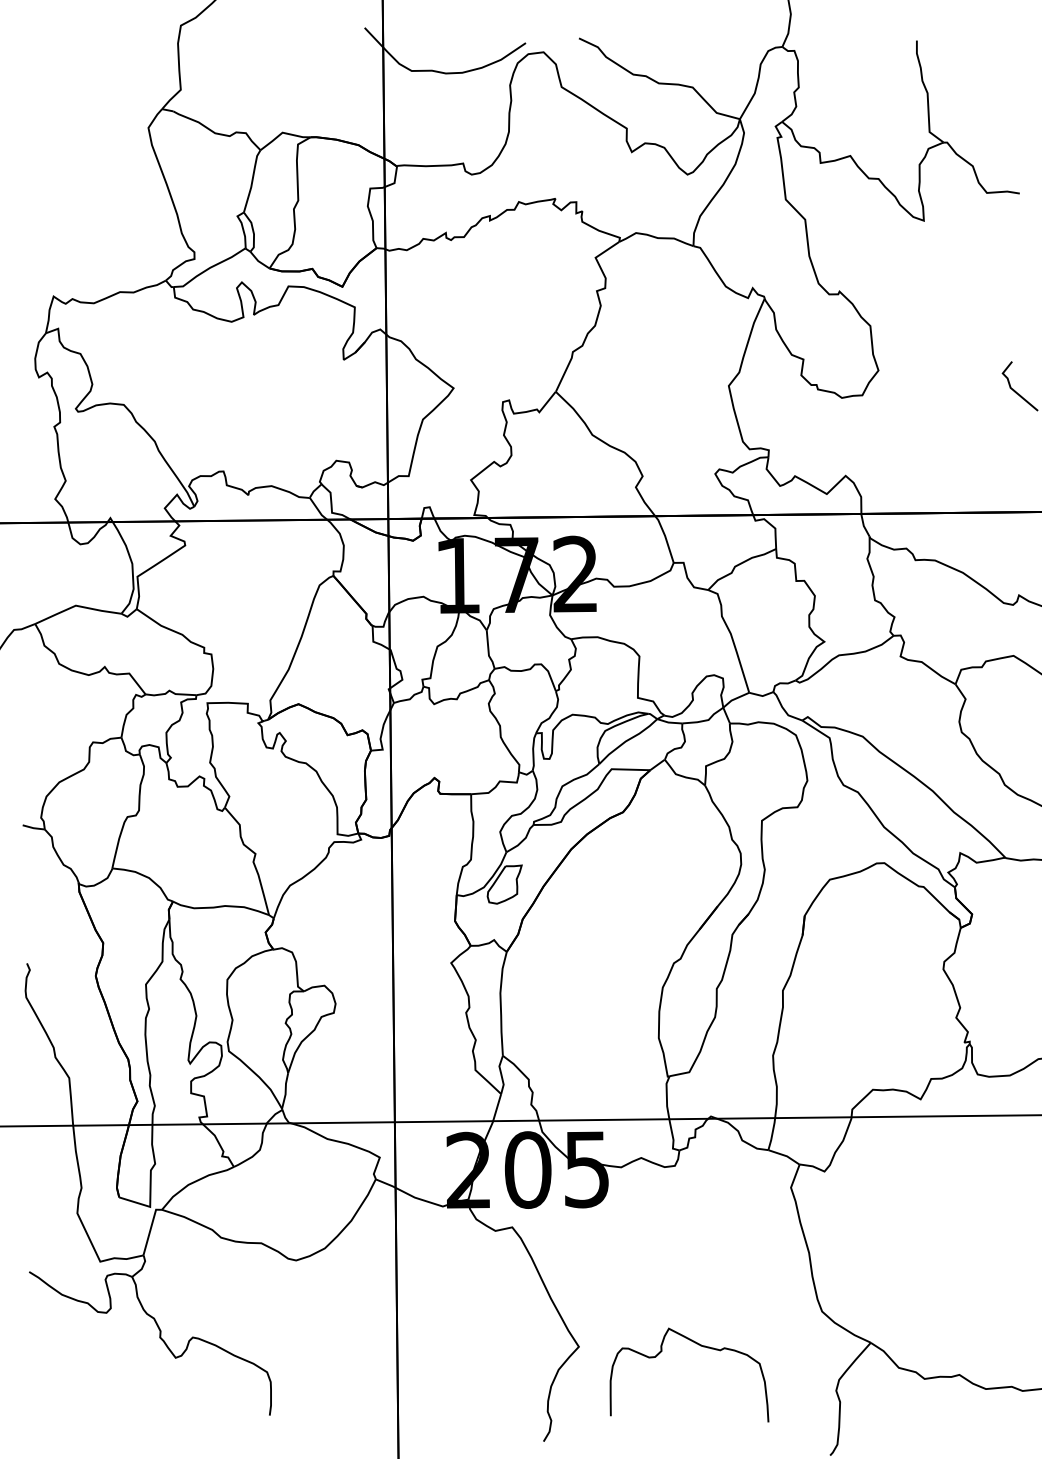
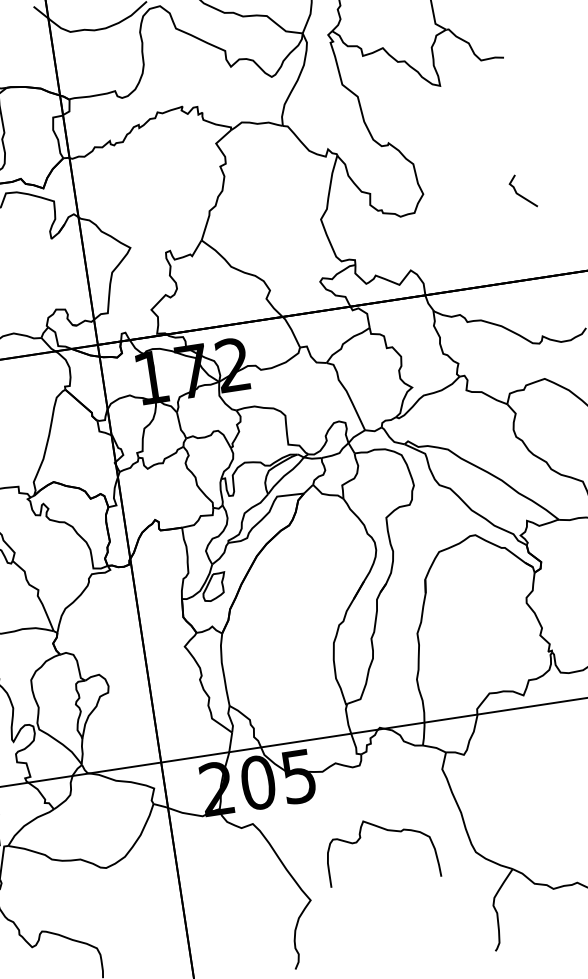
curve: (700, 1346) -> (386, 830), moved

